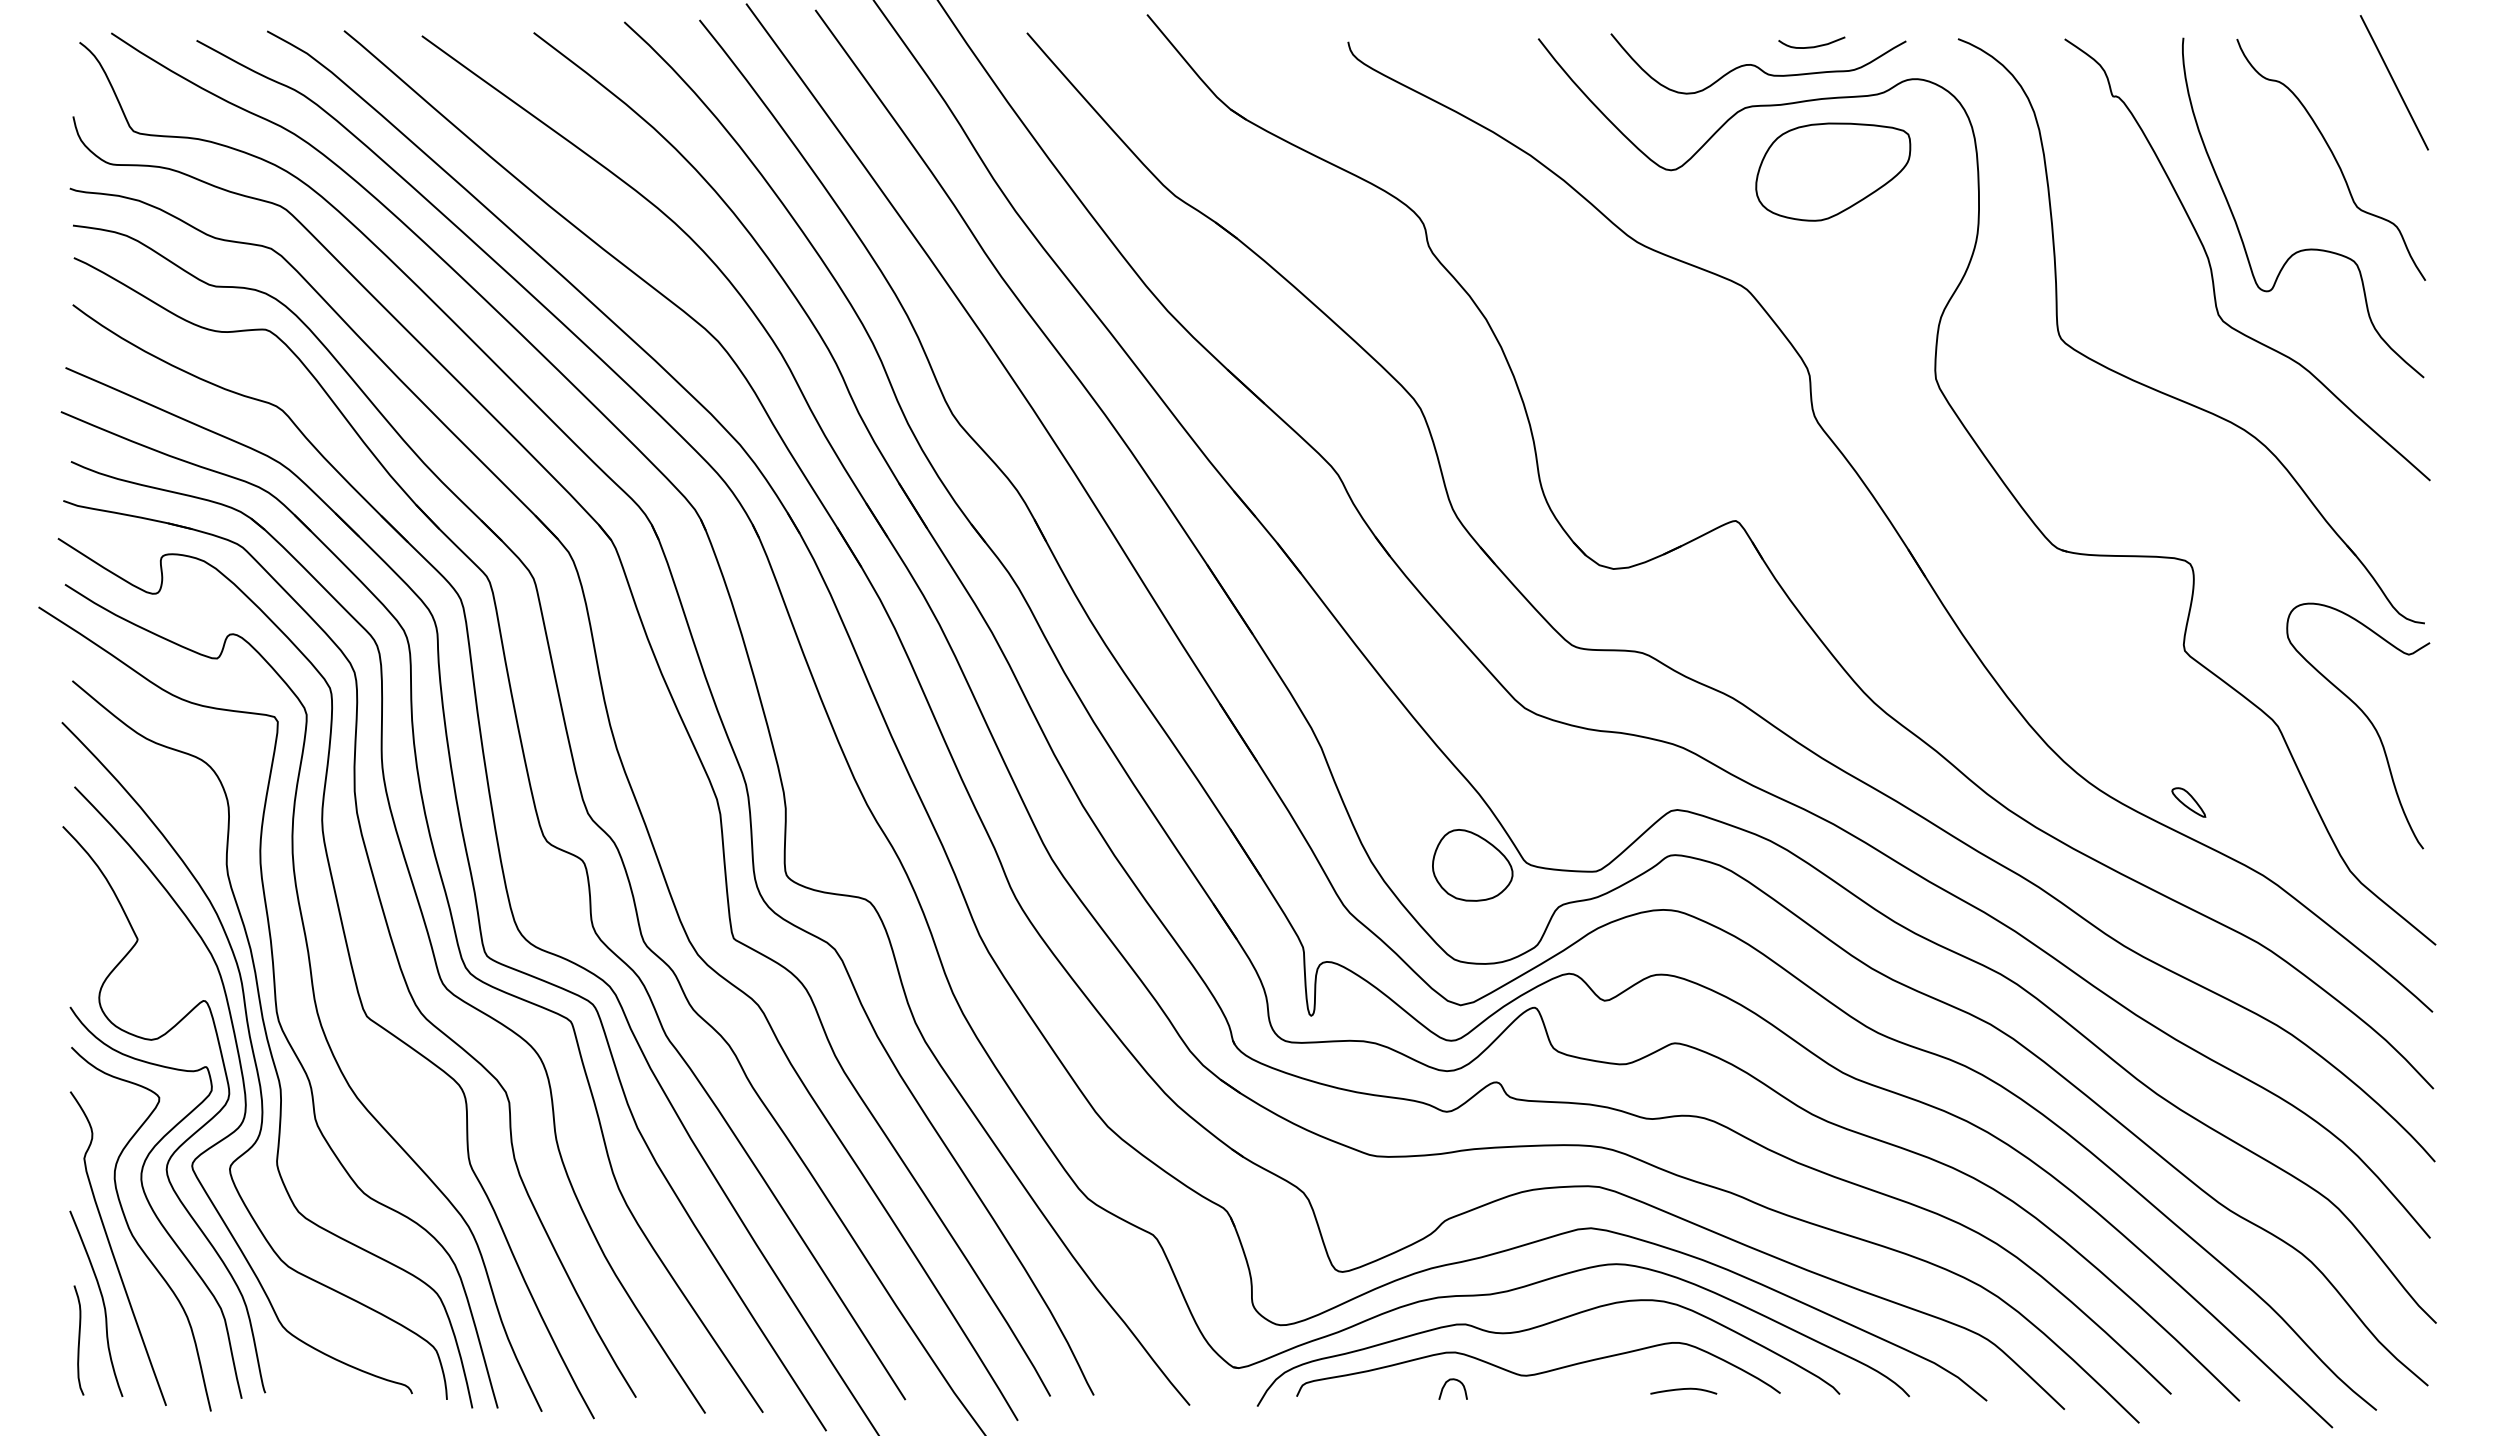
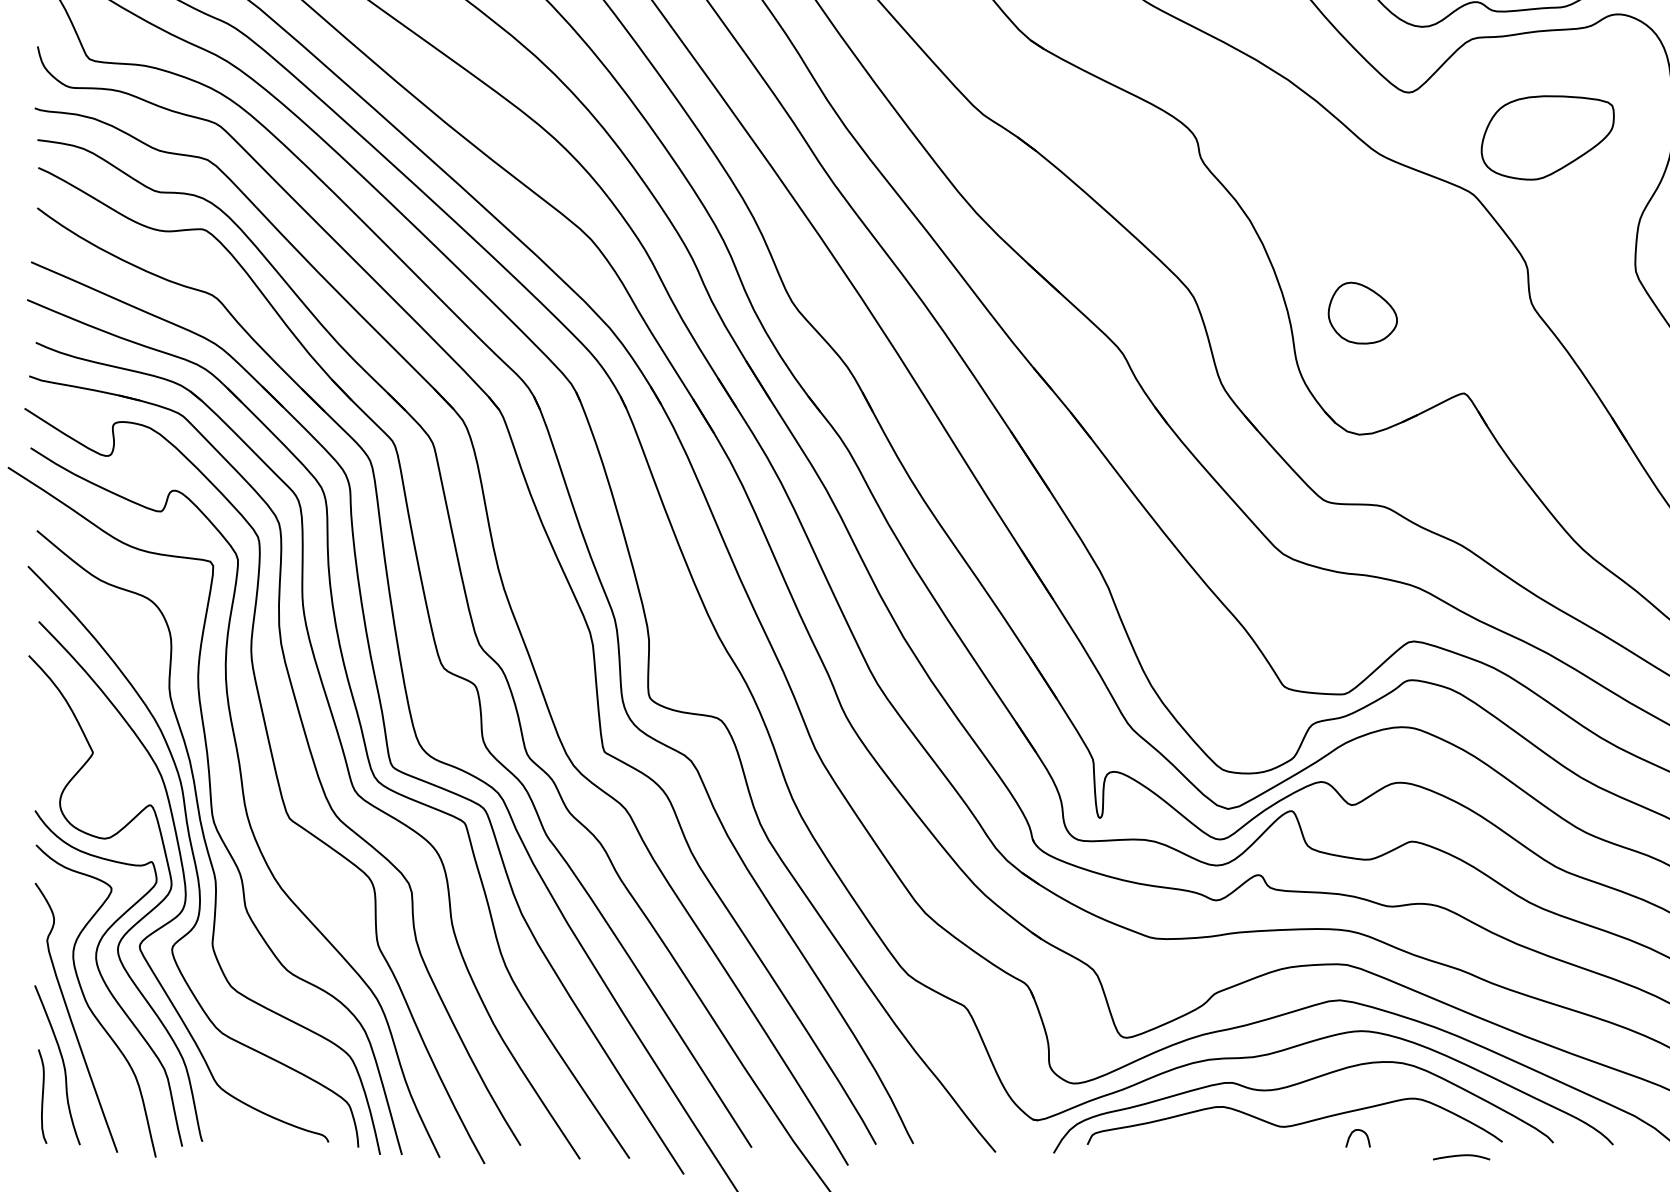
part: (1833, 171) -> (1547, 137), moved
part: (1472, 865) -> (1362, 313), moved
curve: (1449, 1381) -> (1354, 1131), moved
curve: (1683, 1389) -> (1461, 1155), moved

